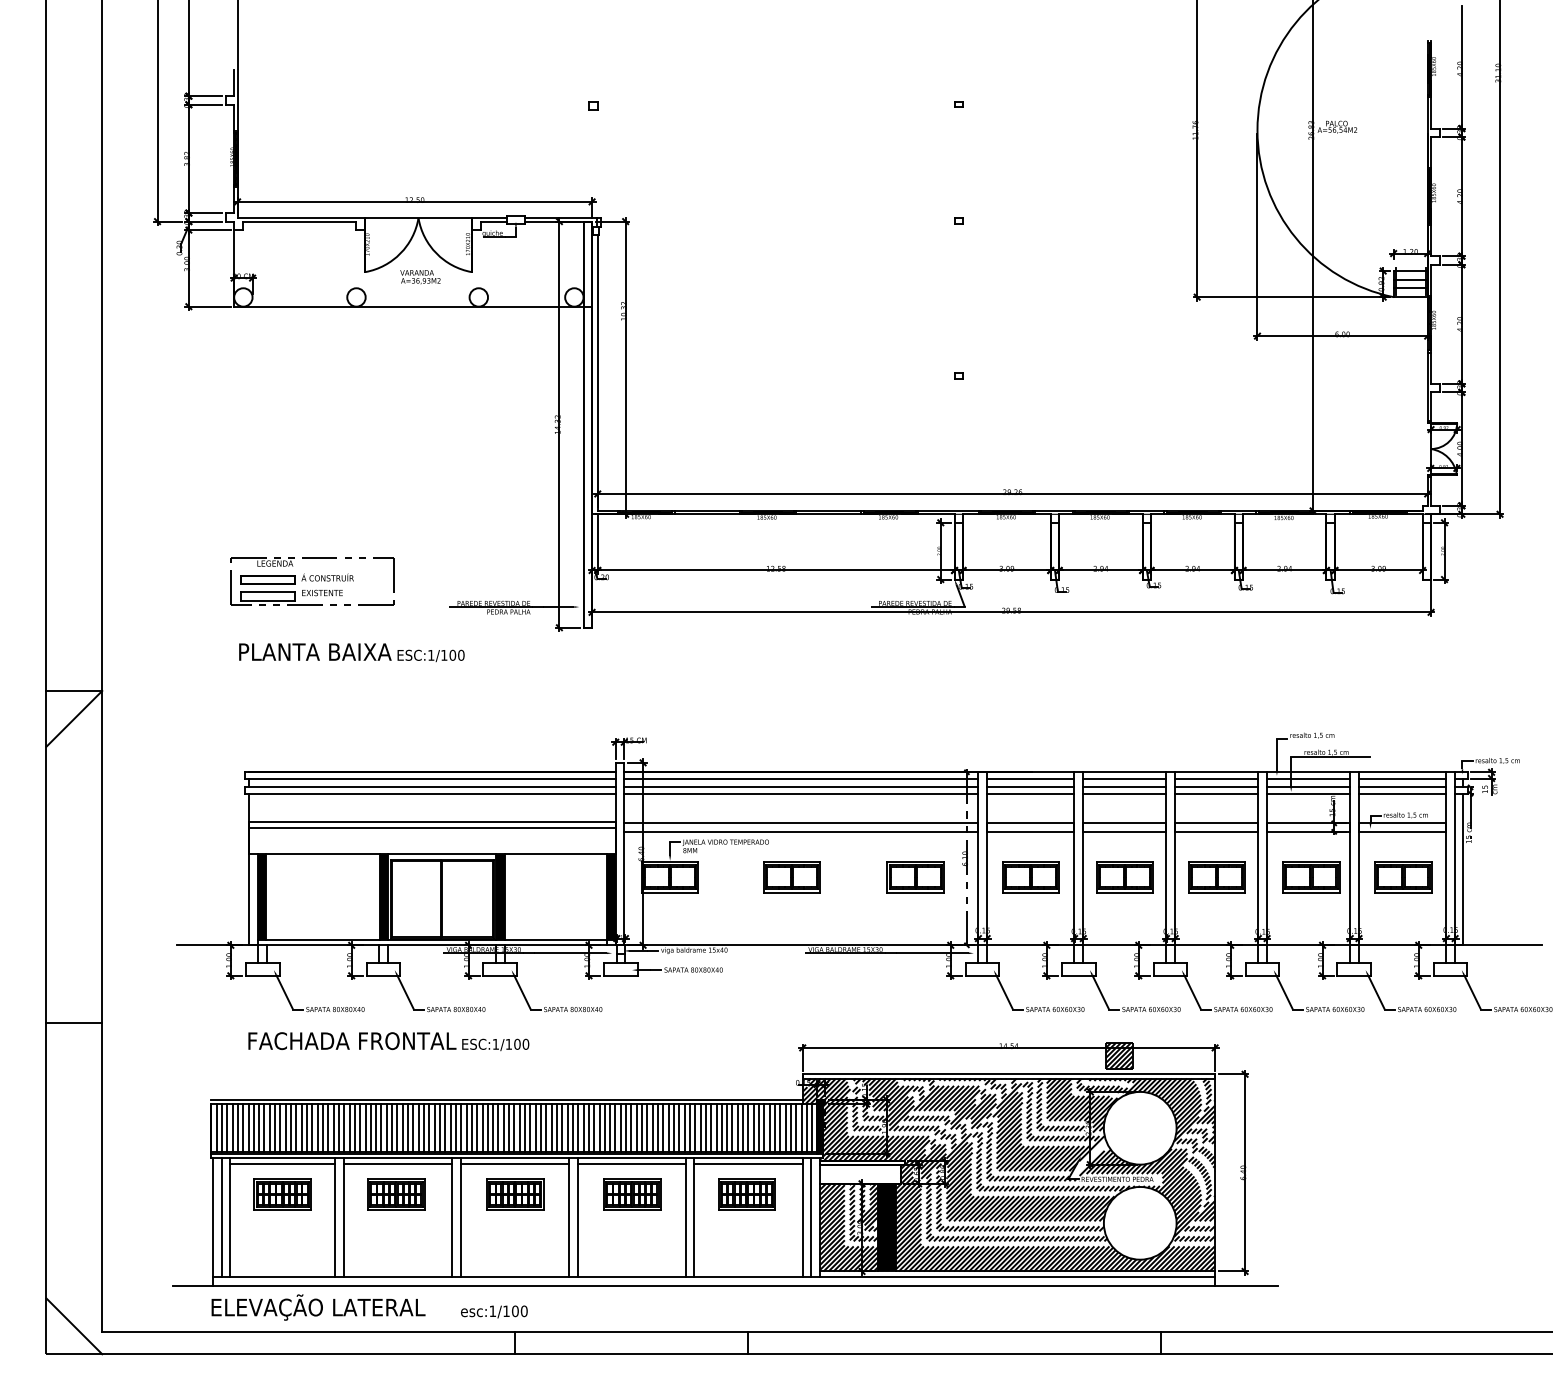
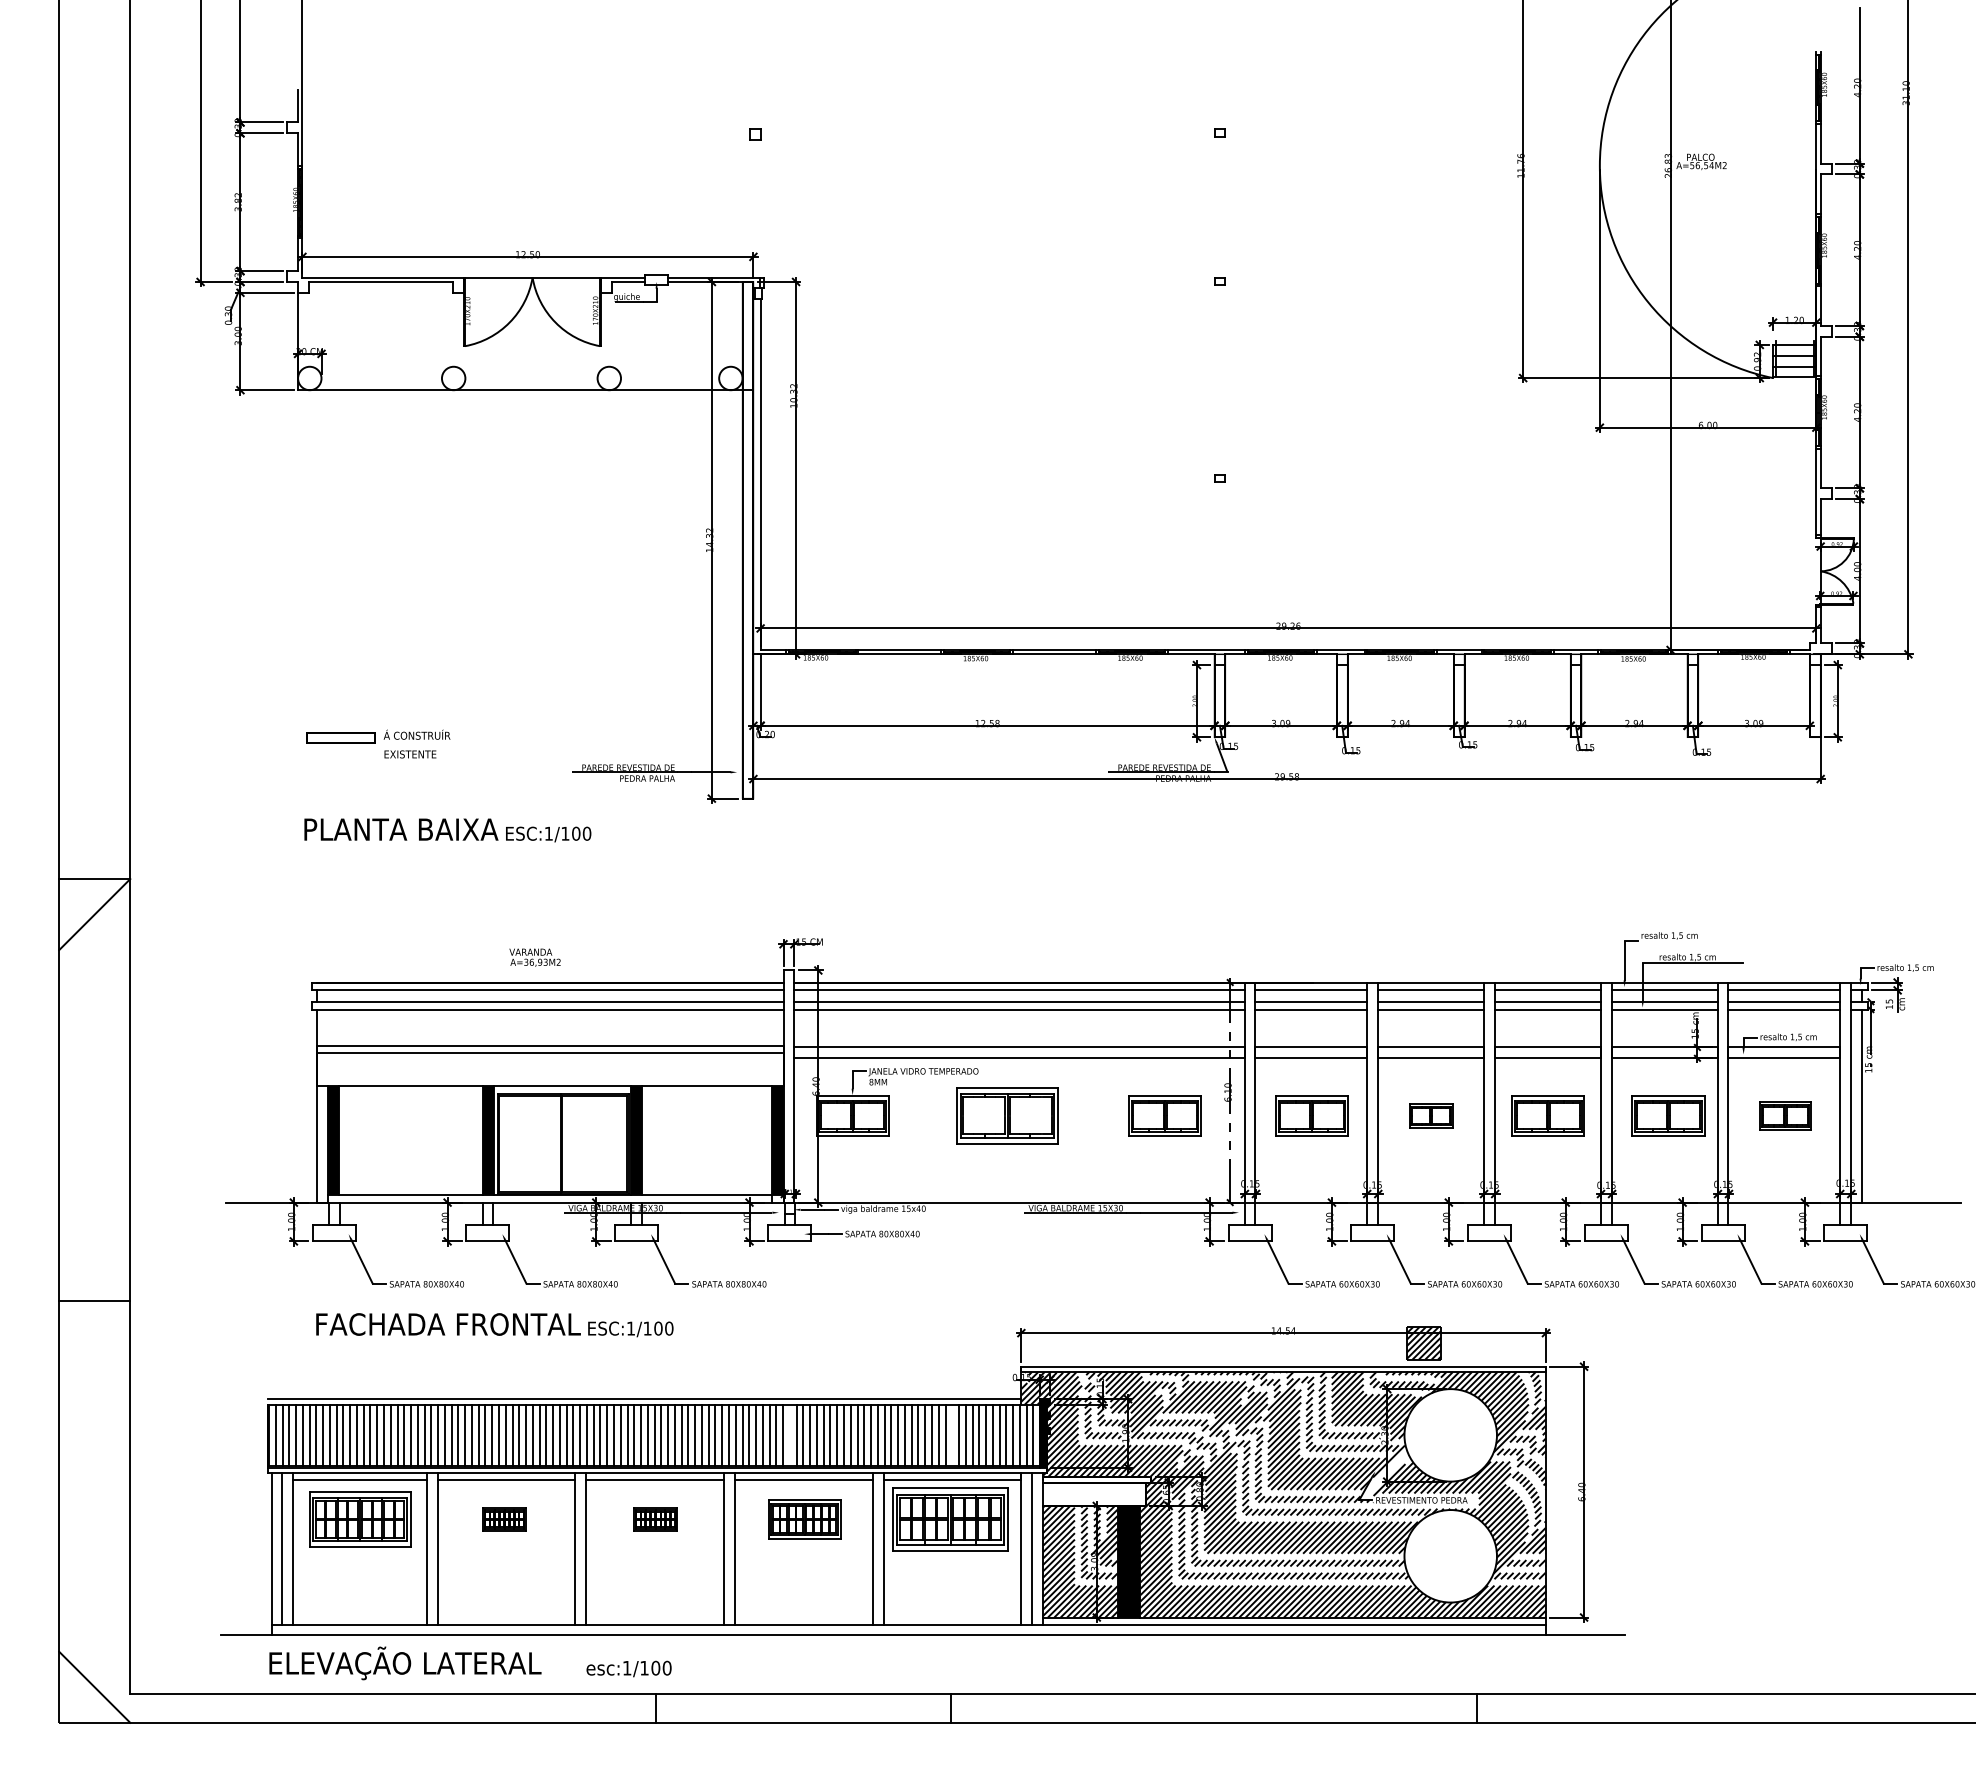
text: (420, 277) -> (534, 957), moved
part: (295, 592) -> (375, 753), removed
part: (791, 876) -> (1007, 1115), size x1.4
part: (1124, 876) -> (1430, 1115), size x0.6
part: (1403, 876) -> (1785, 1115), size x0.7
line: (620, 1127) -> (789, 1434), removed
line: (748, 1127) -> (952, 1434), removed
part: (282, 1194) -> (359, 1519), size x1.4
part: (396, 1194) -> (504, 1519), size x0.6
part: (515, 1194) -> (655, 1519), size x0.6
part: (747, 1194) -> (950, 1519), size x1.6

